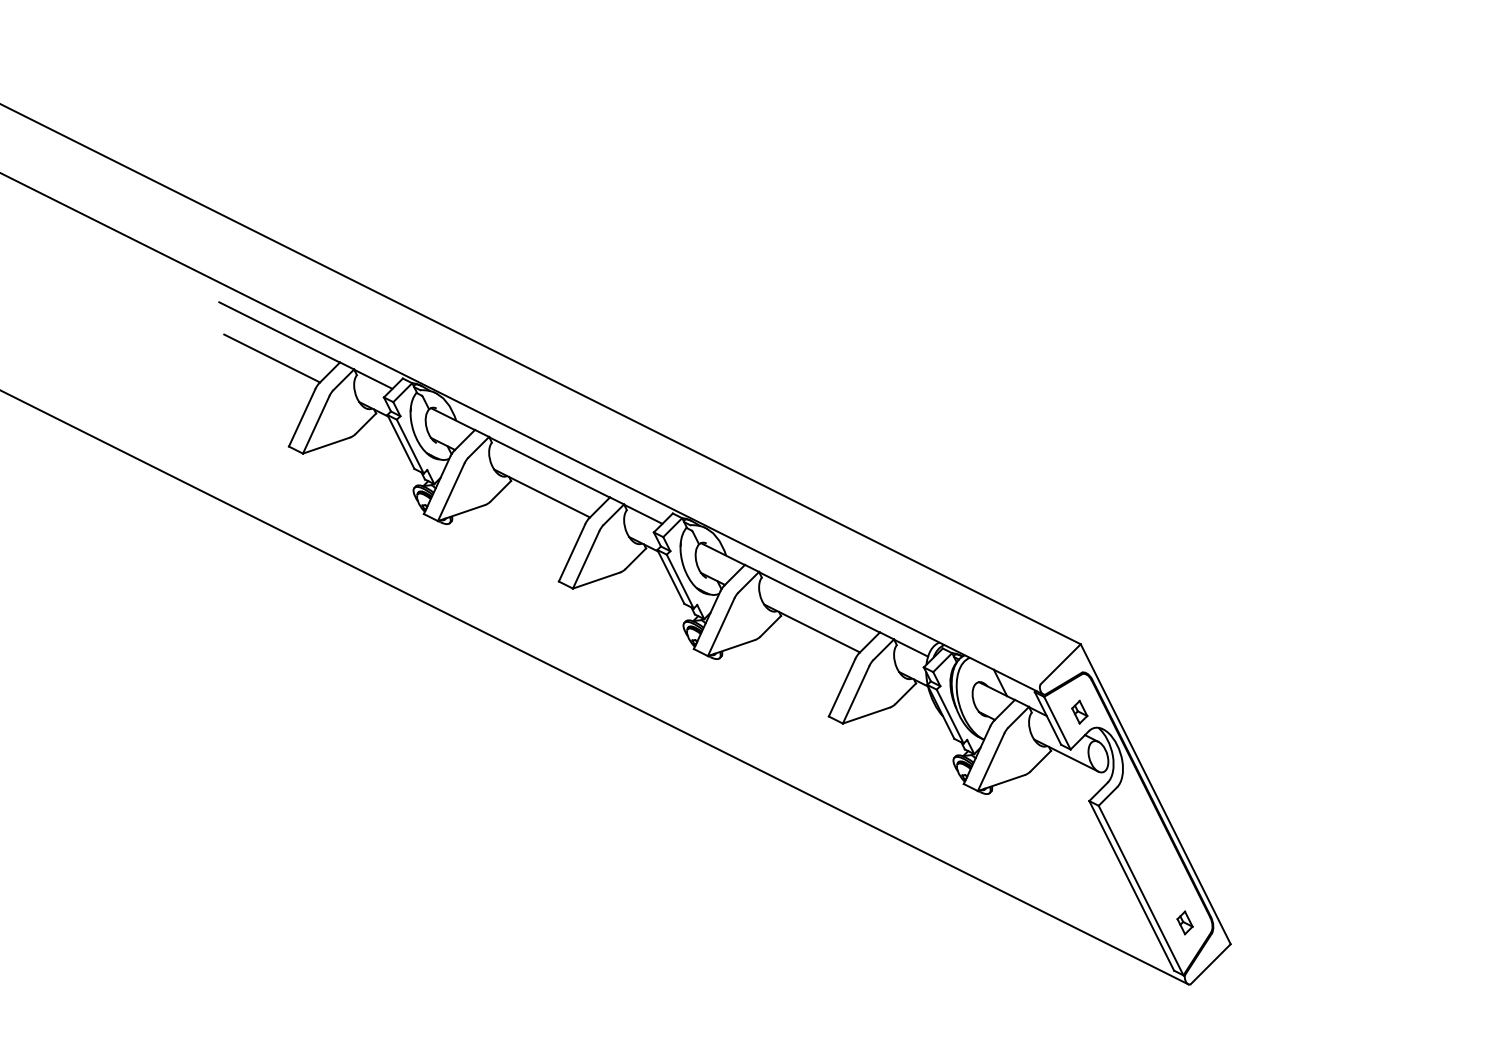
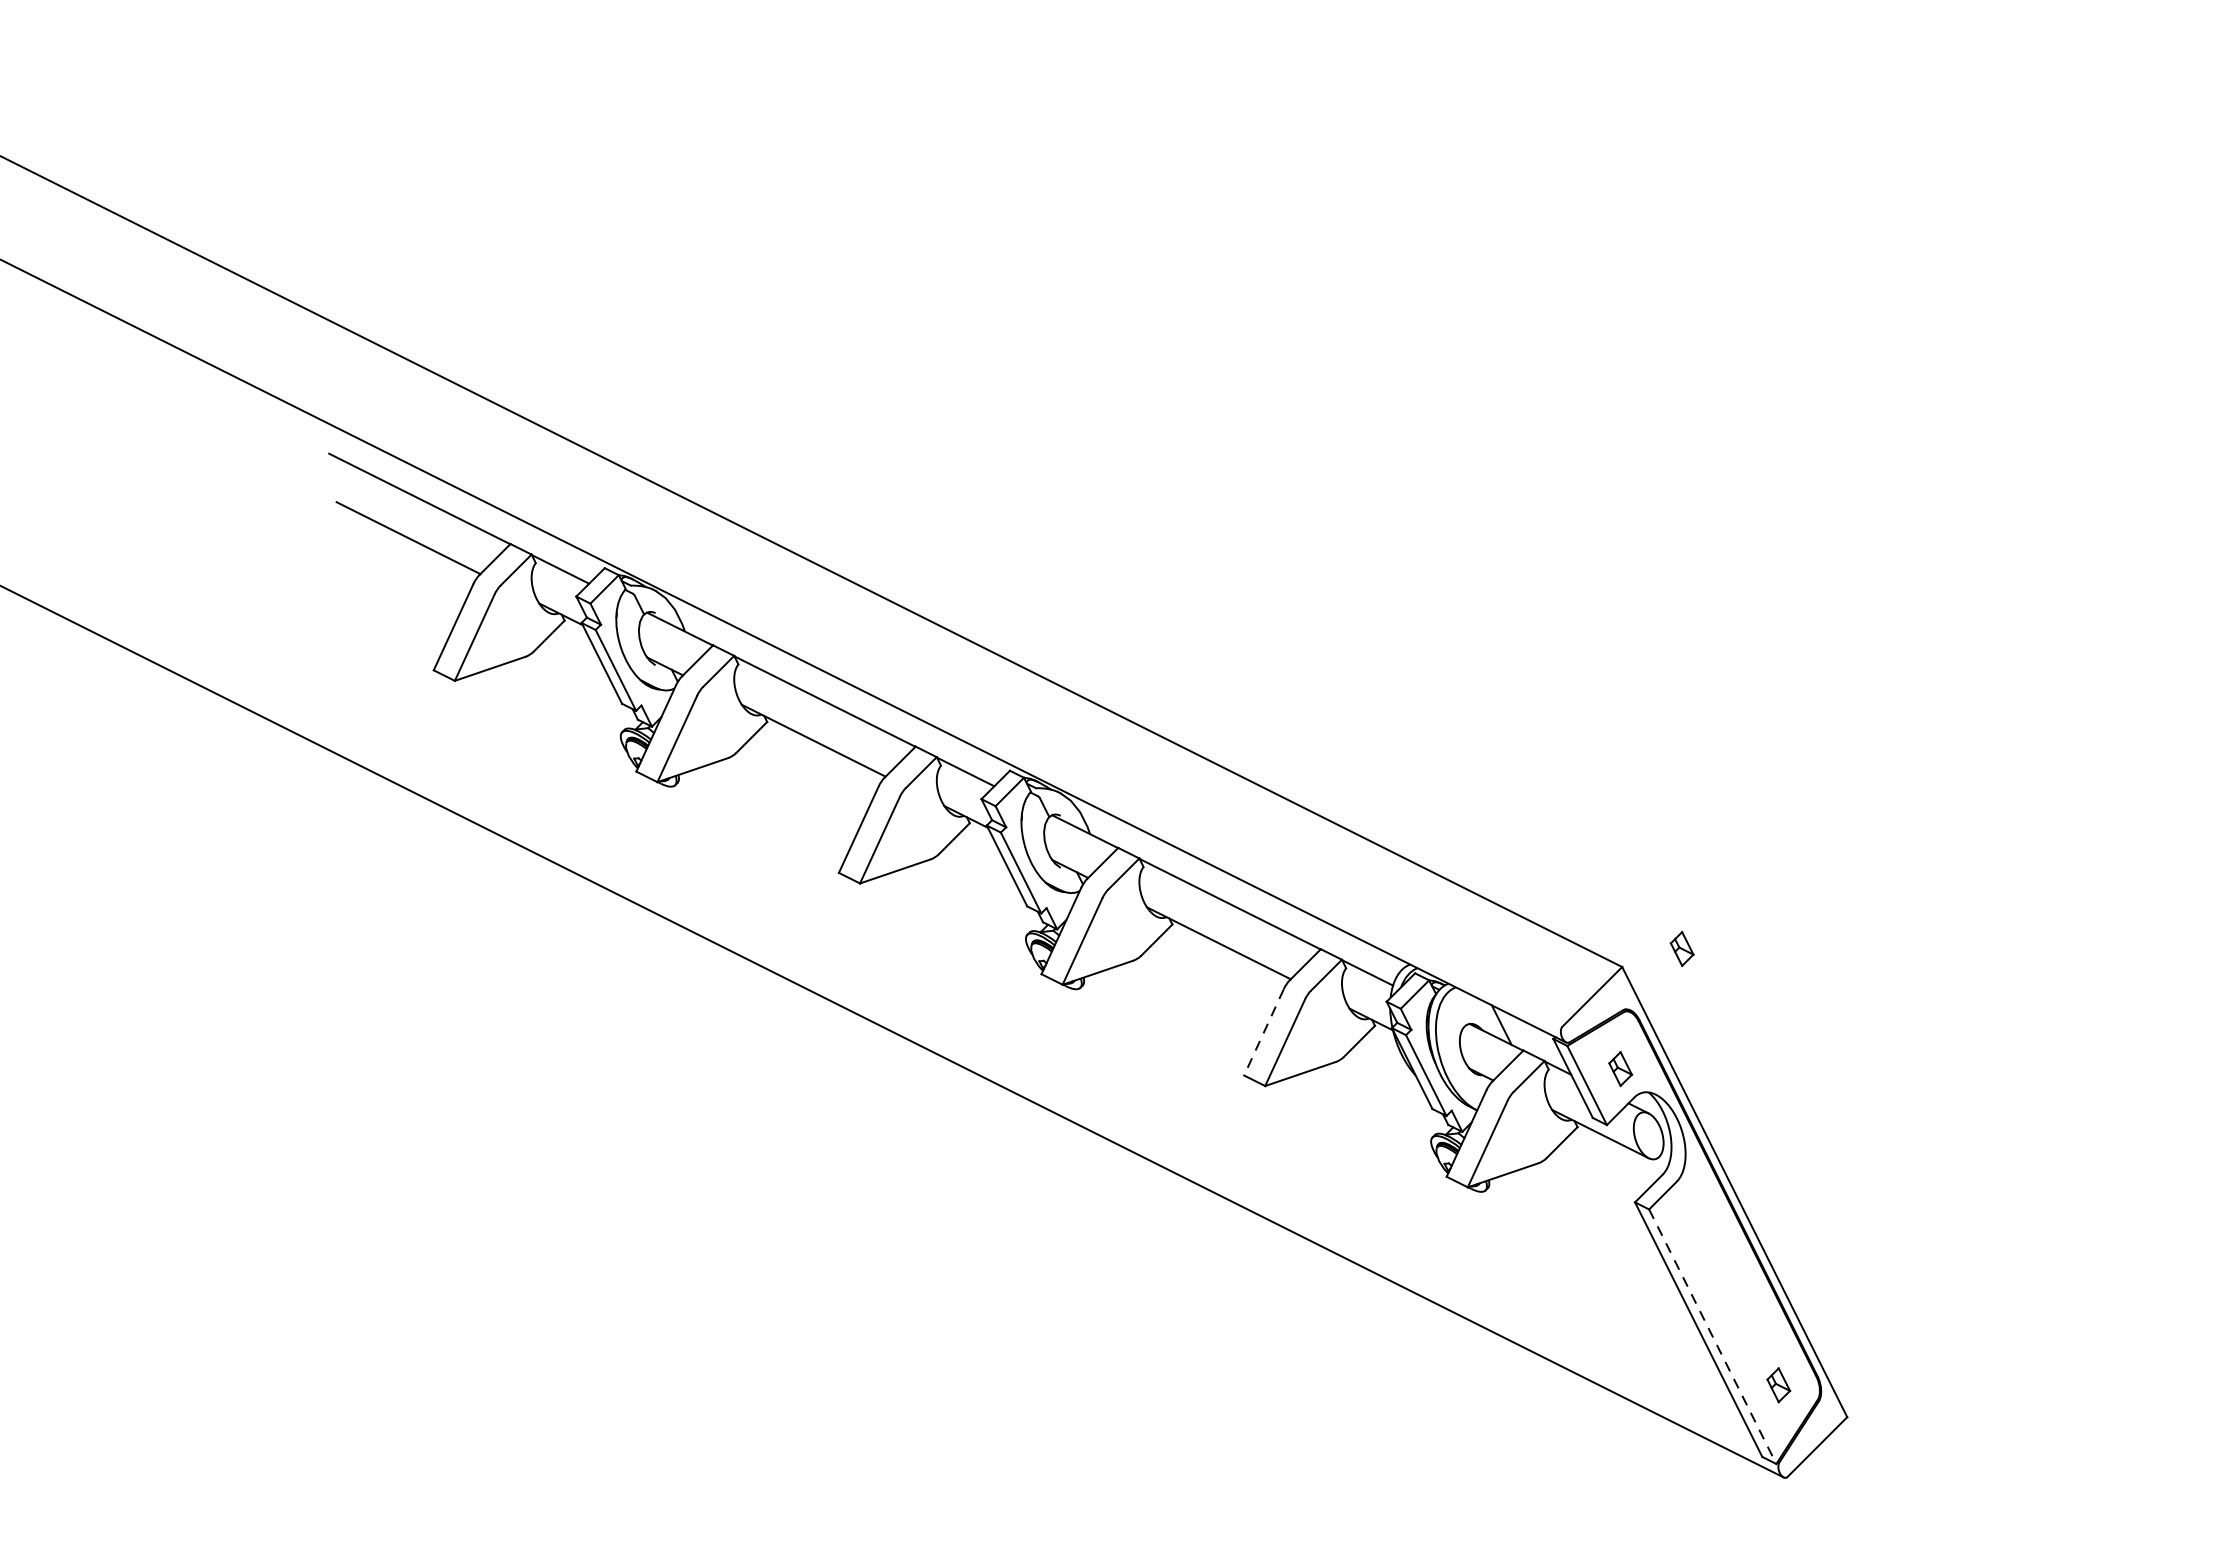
part: (1120, 631) -> (1681, 947), added
line: (842, 687) -> (1264, 1031), solid -> dashed
line: (1141, 890) -> (1713, 1336), solid -> dashed

